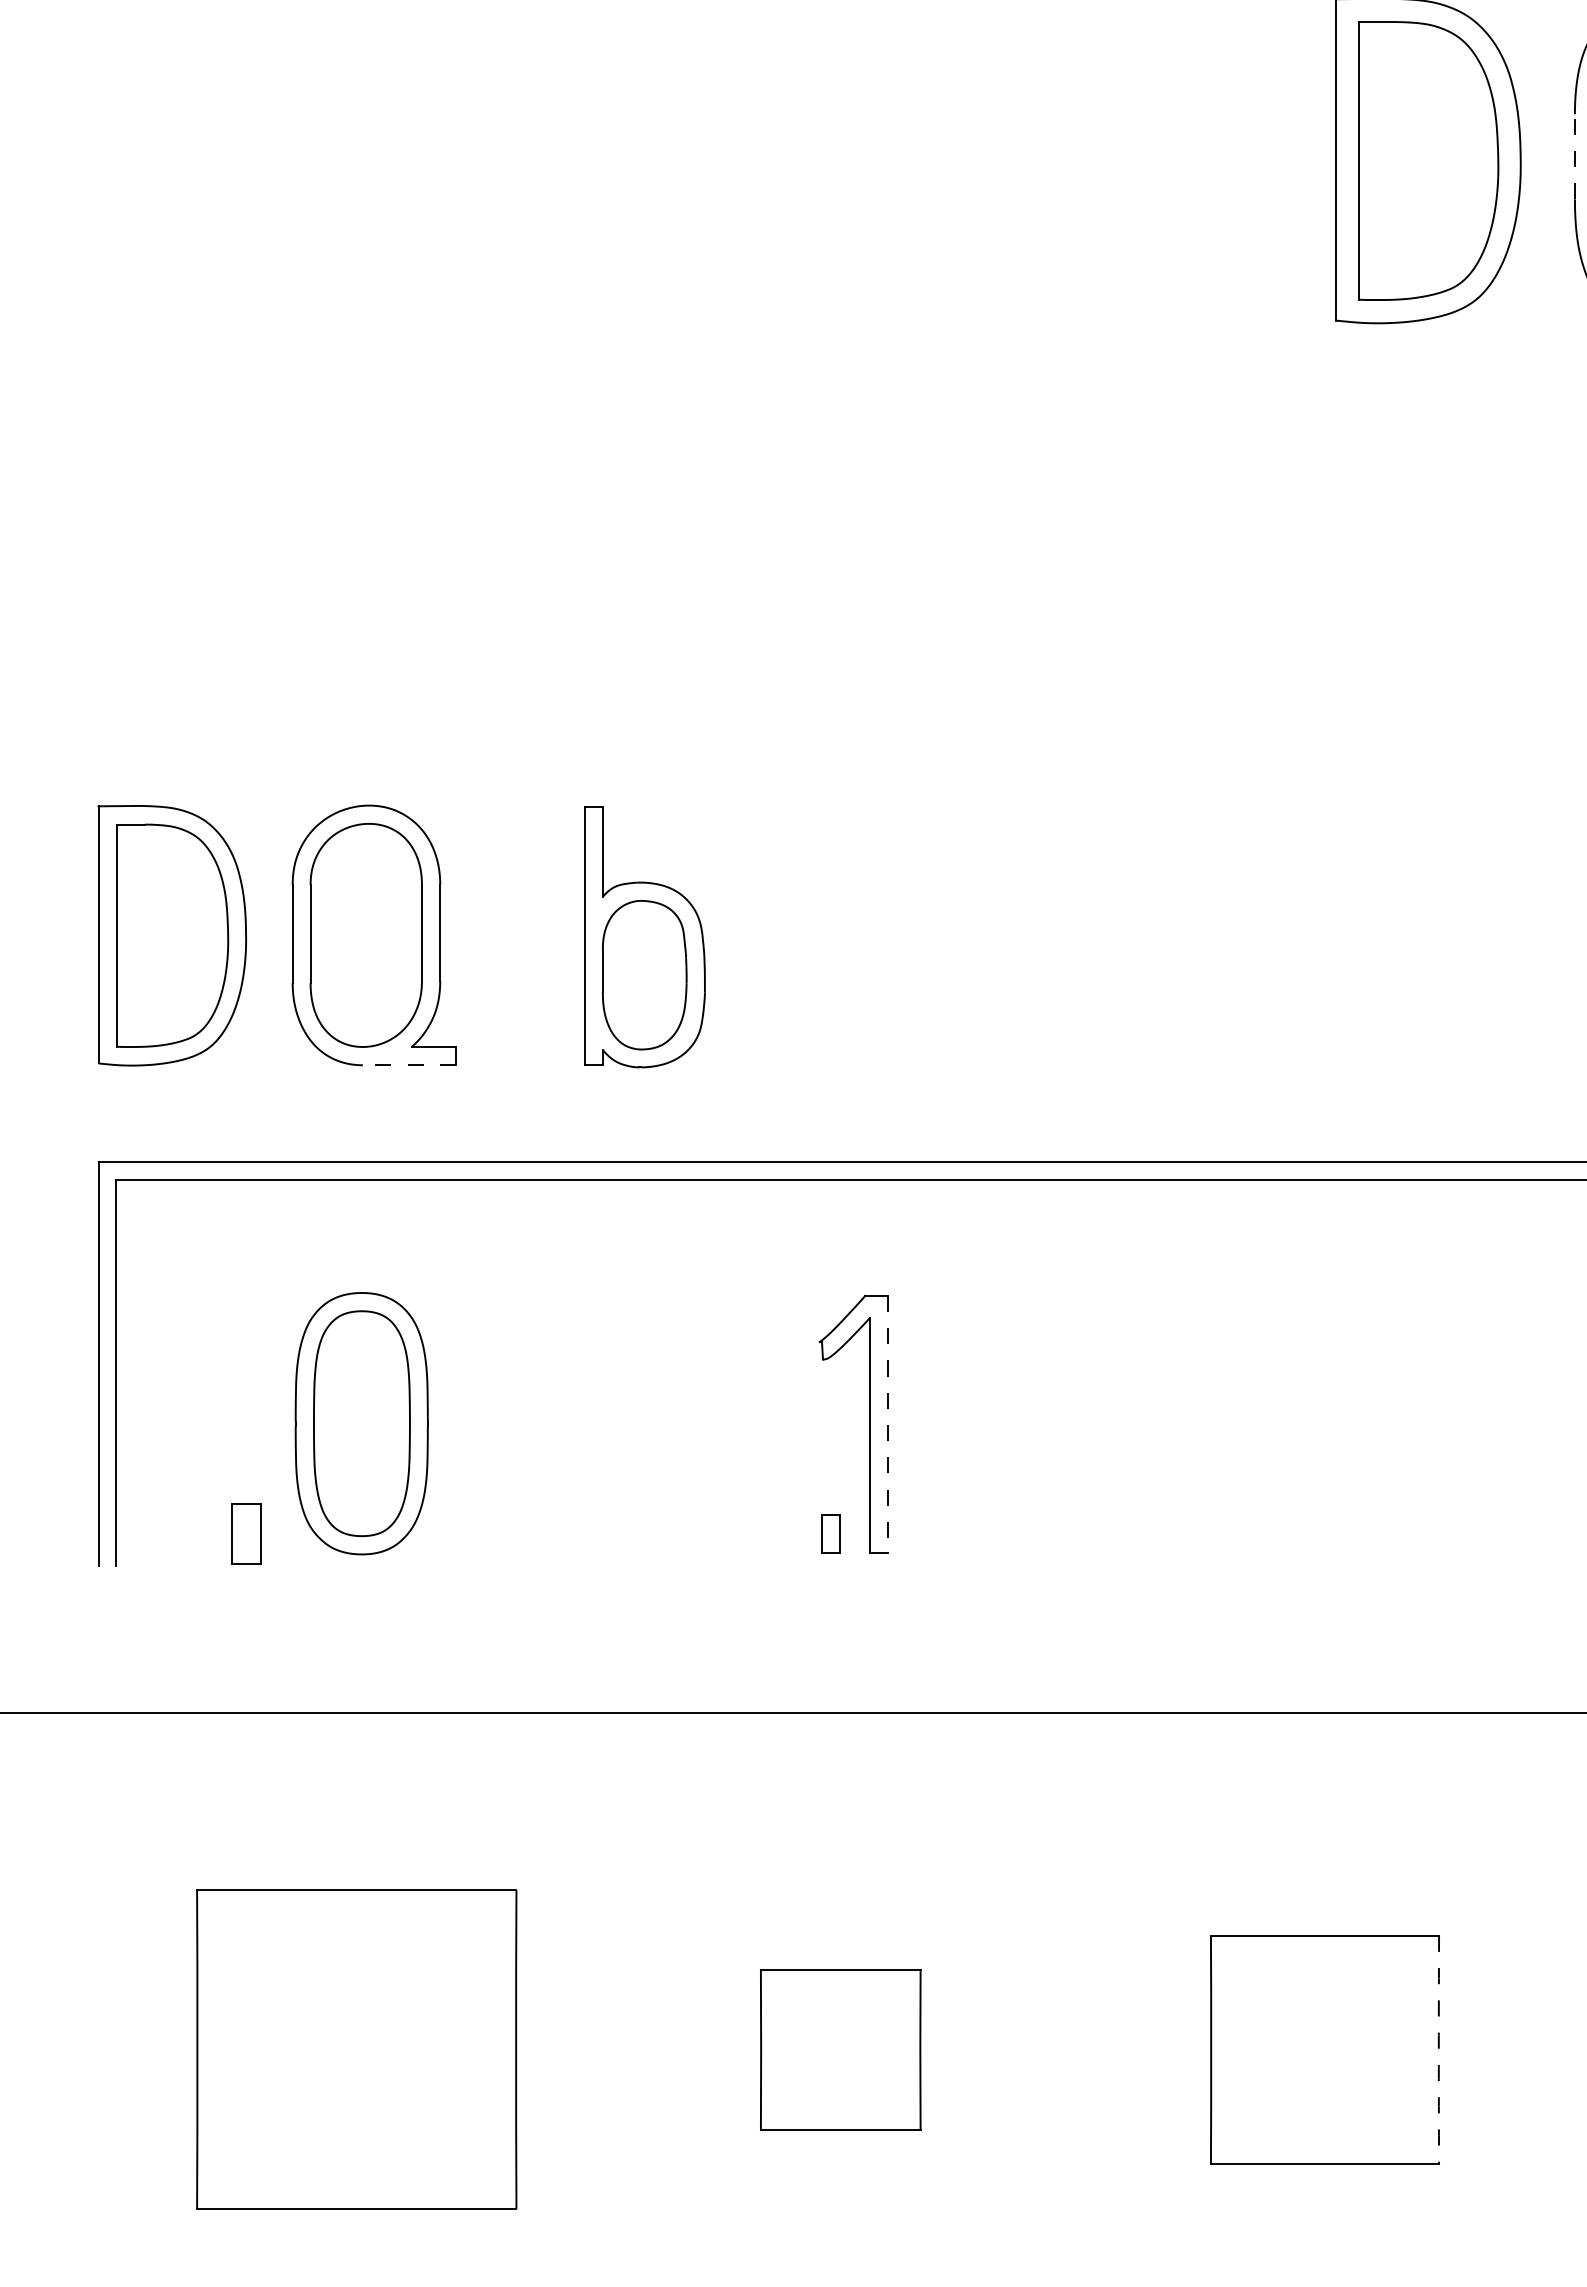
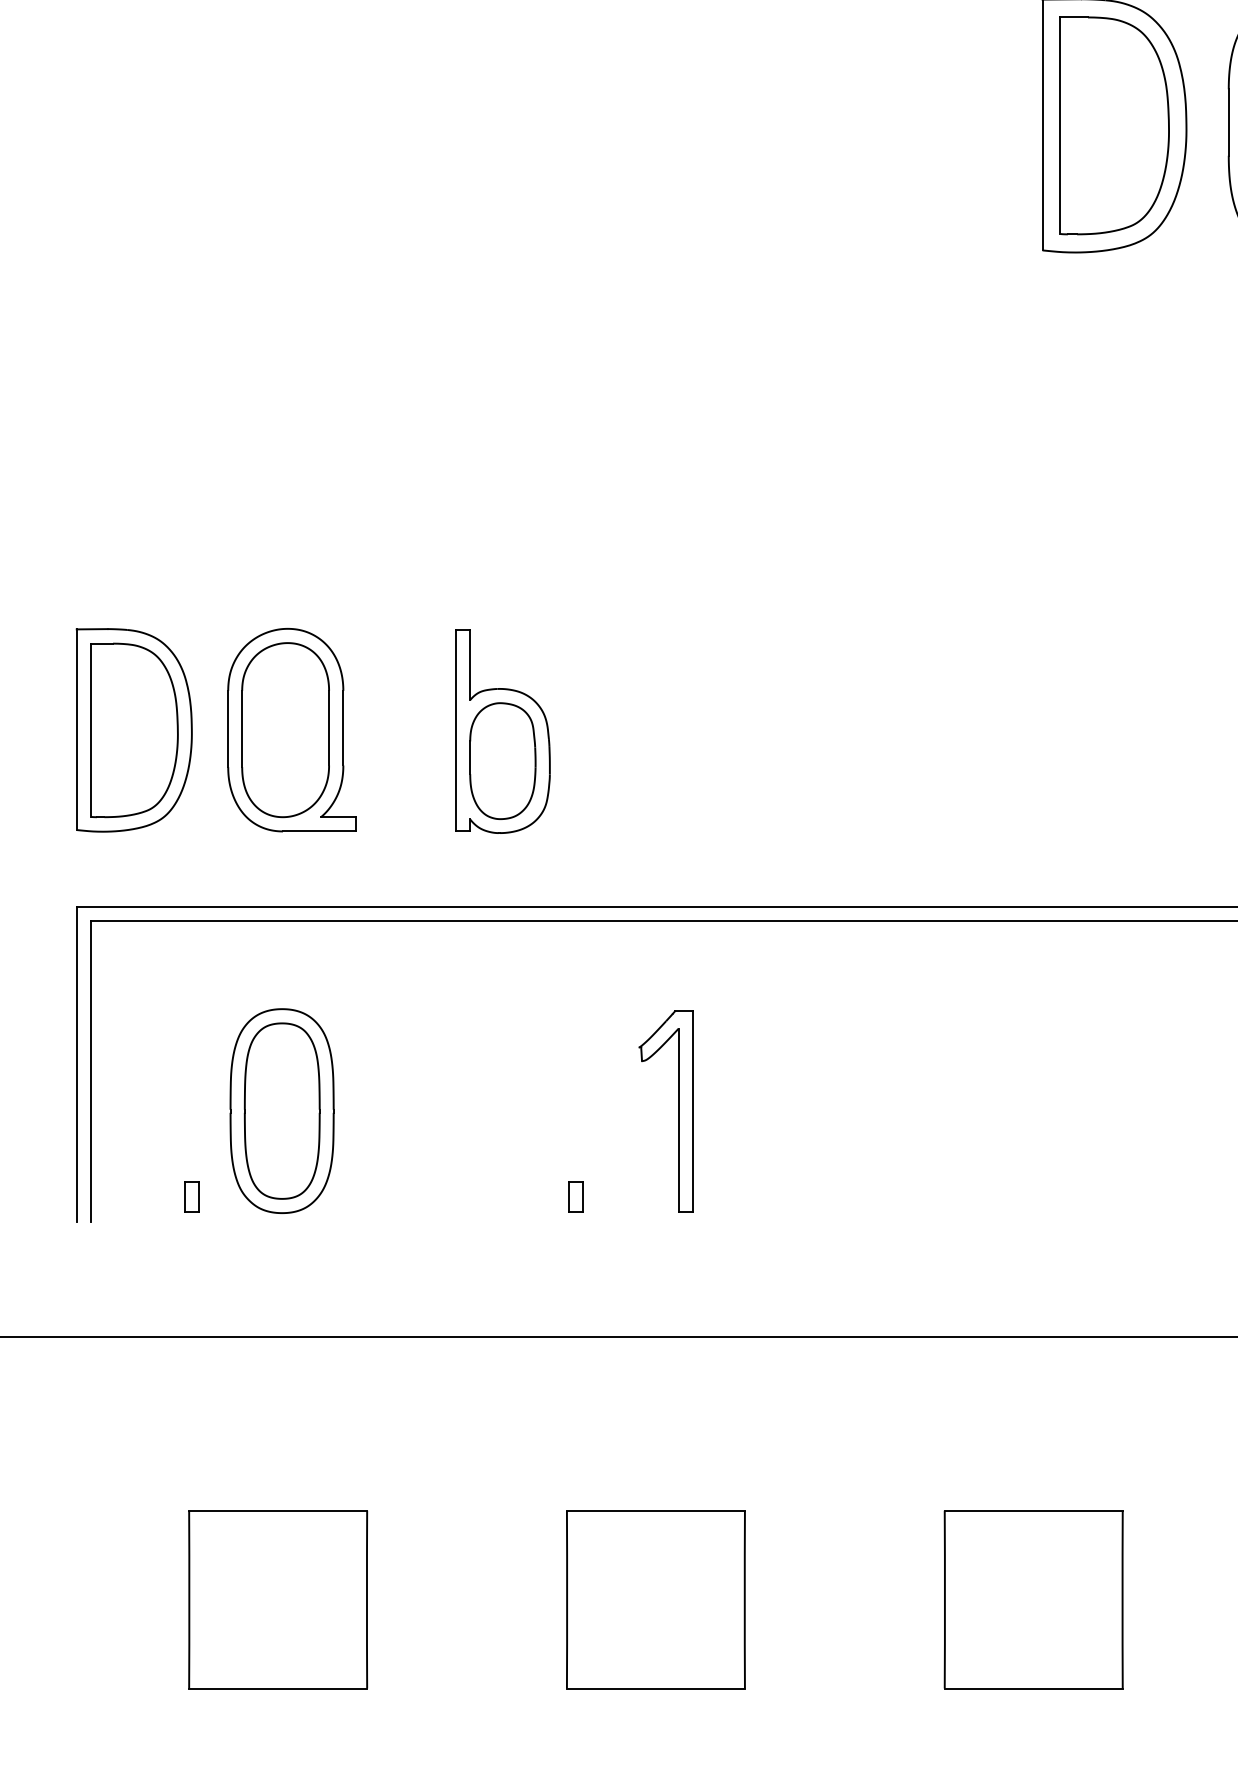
line: (1574, 156) -> (1228, 122), dashed -> solid
line: (409, 1065) -> (319, 831), dashed -> solid
line: (887, 1424) -> (692, 1111), dashed -> solid
part: (246, 1533) -> (192, 1196), size x0.62
part: (830, 1533) -> (576, 1196), moved
part: (356, 2049) -> (278, 1599), size x0.71
part: (840, 2049) -> (655, 1599), size x1.43
arc: (1438, 2049) -> (1122, 1599), dashed -> solid

